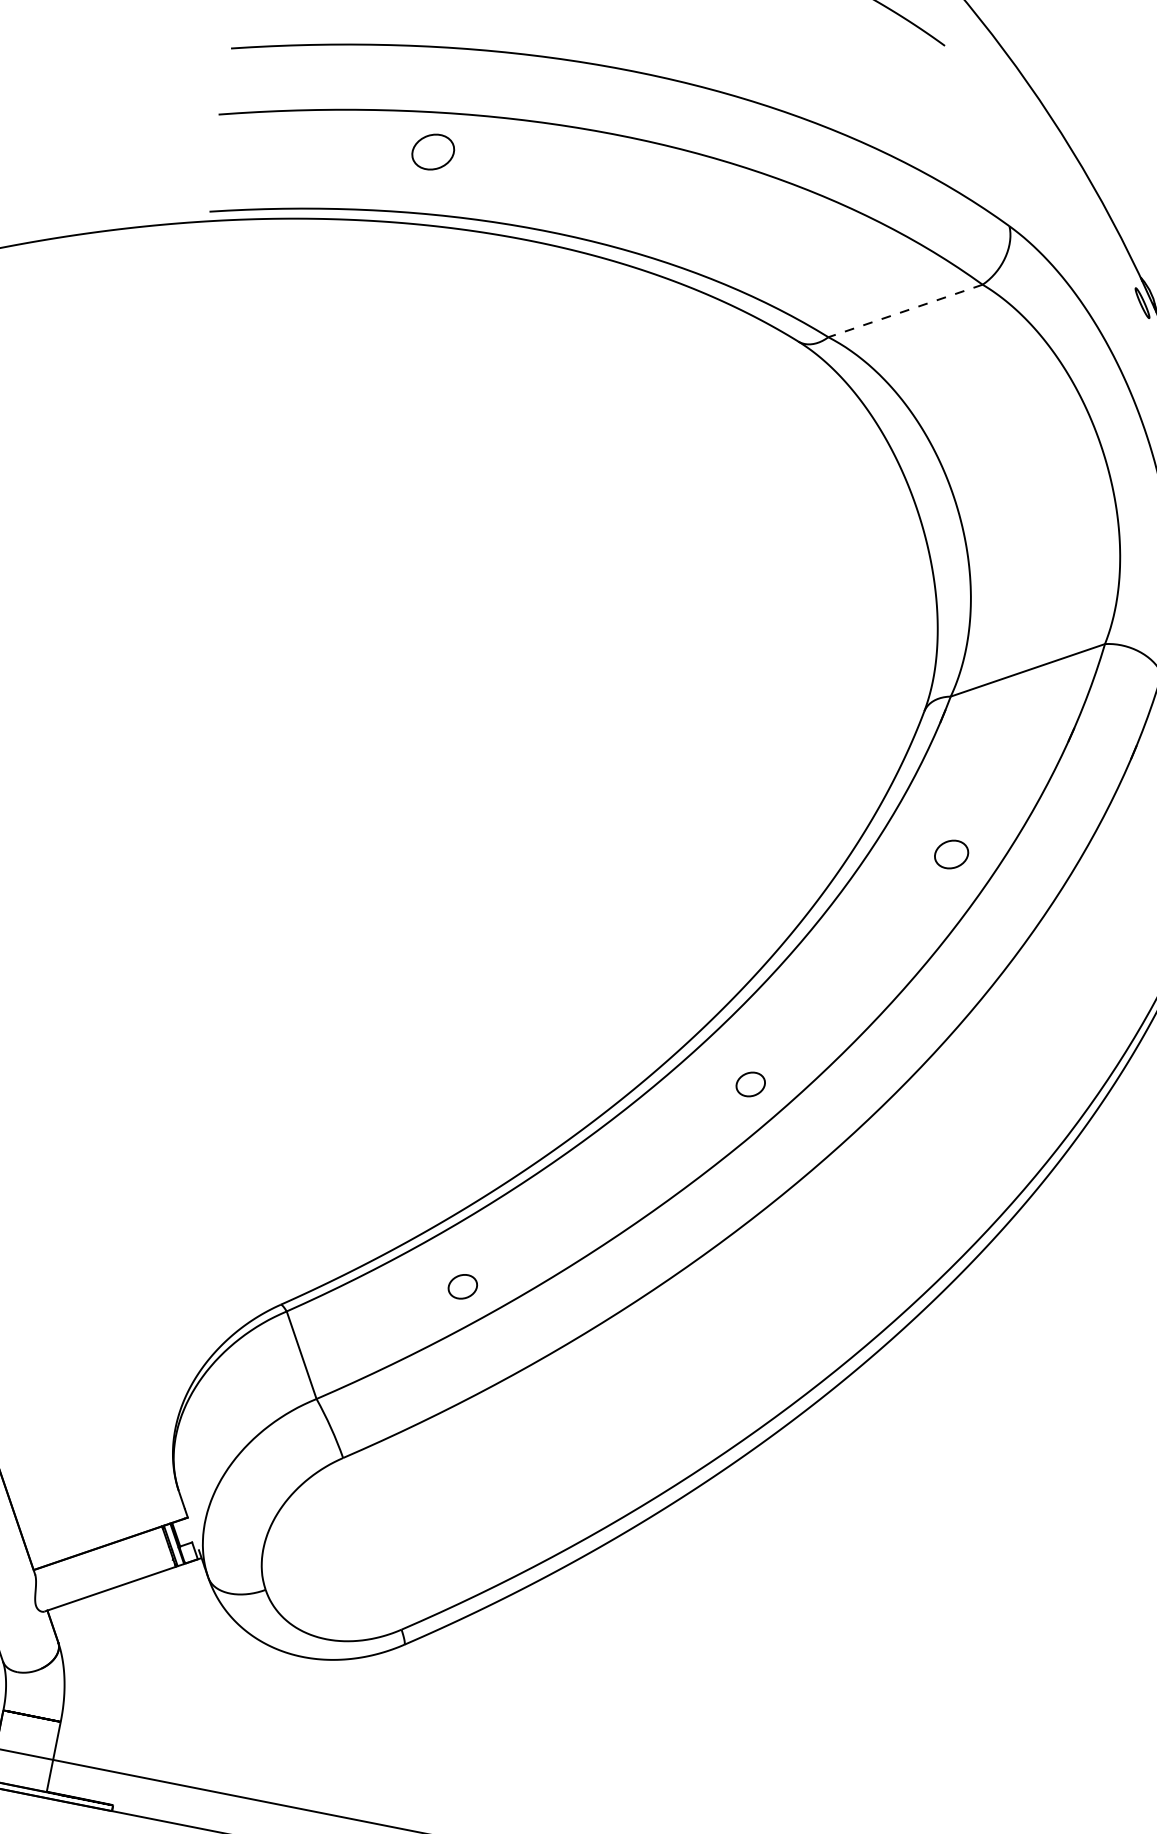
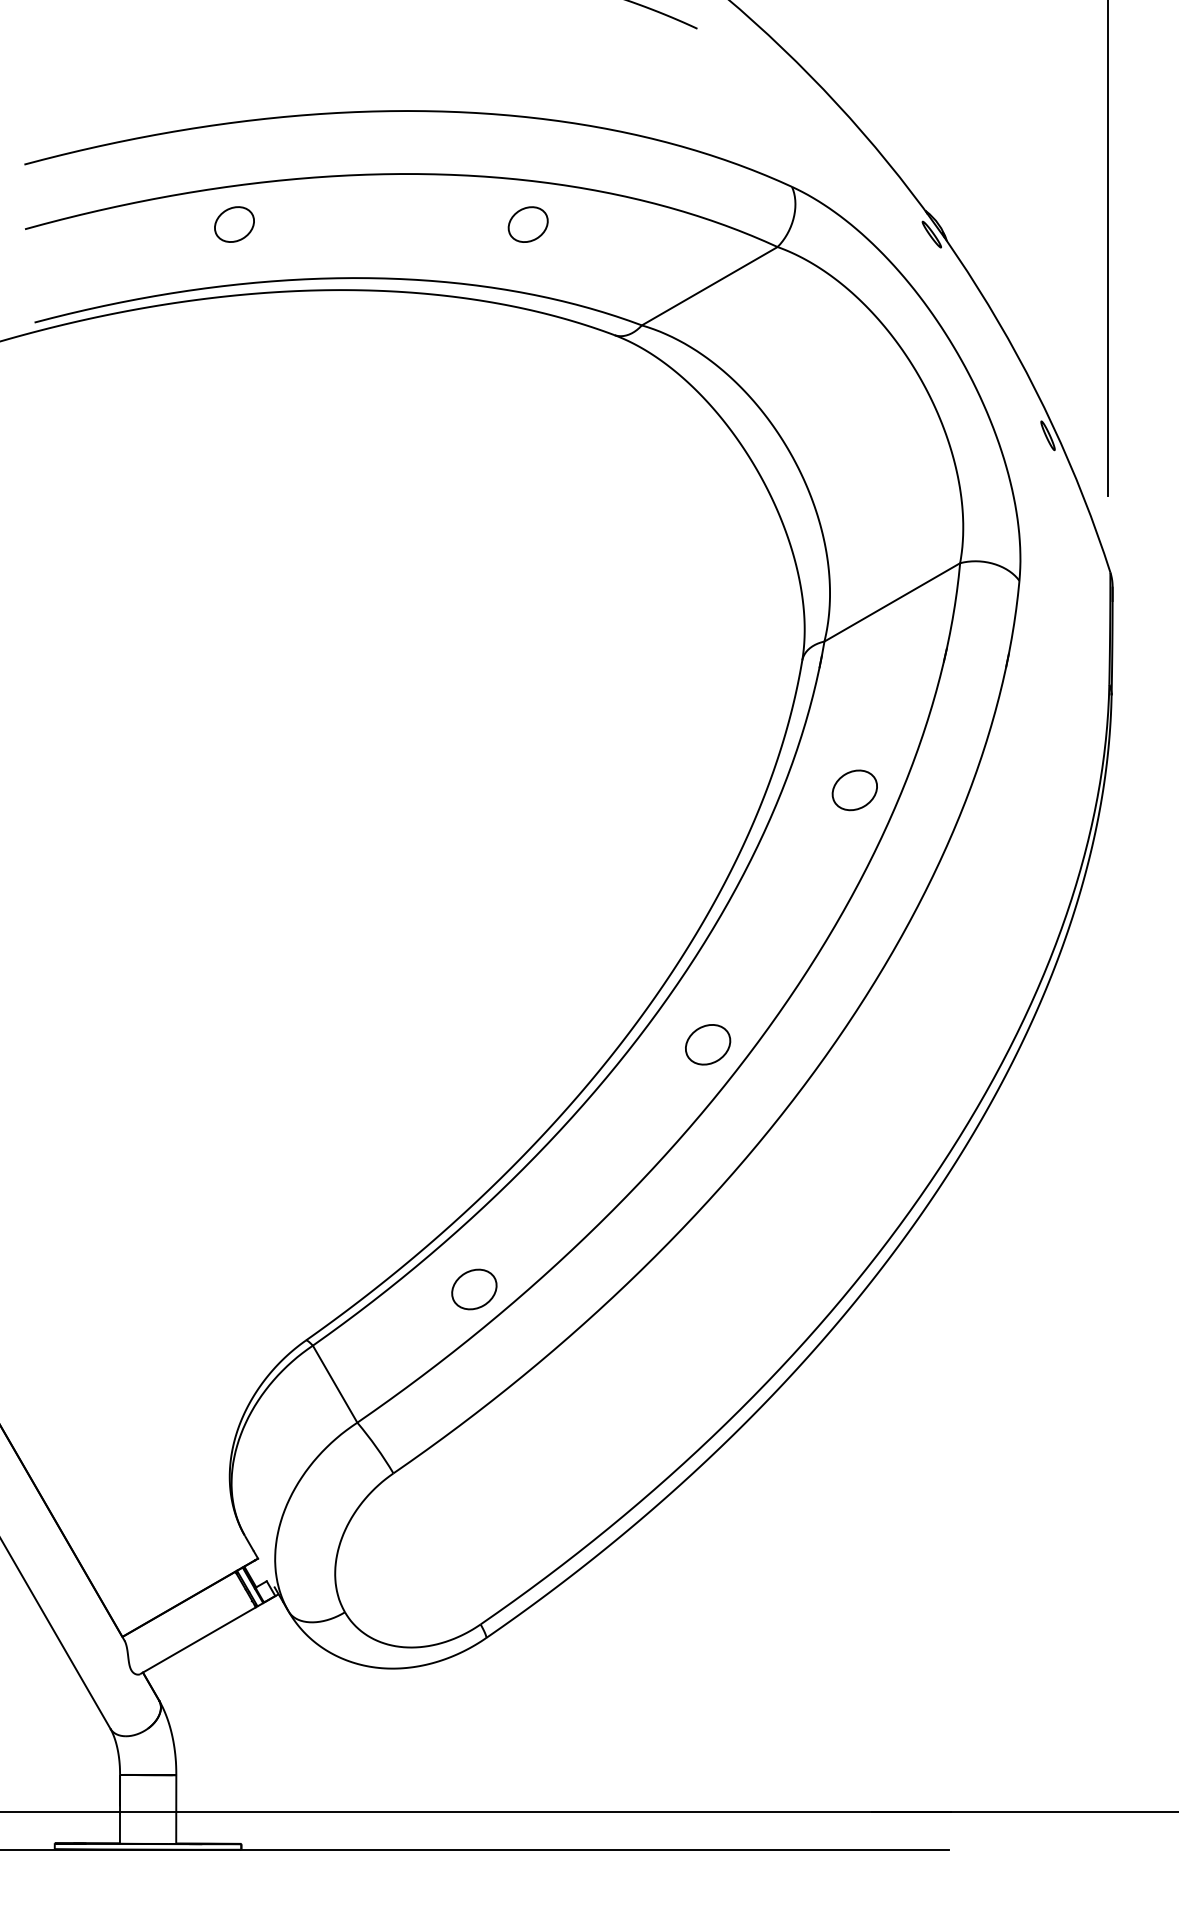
part: (732, 211) -> (527, 224), added
line: (905, 311) -> (709, 286), dashed -> solid
part: (951, 854) -> (854, 790), size x1.43
part: (751, 1084) -> (708, 1044), size x1.67
part: (462, 1286) -> (474, 1289), size x1.67

